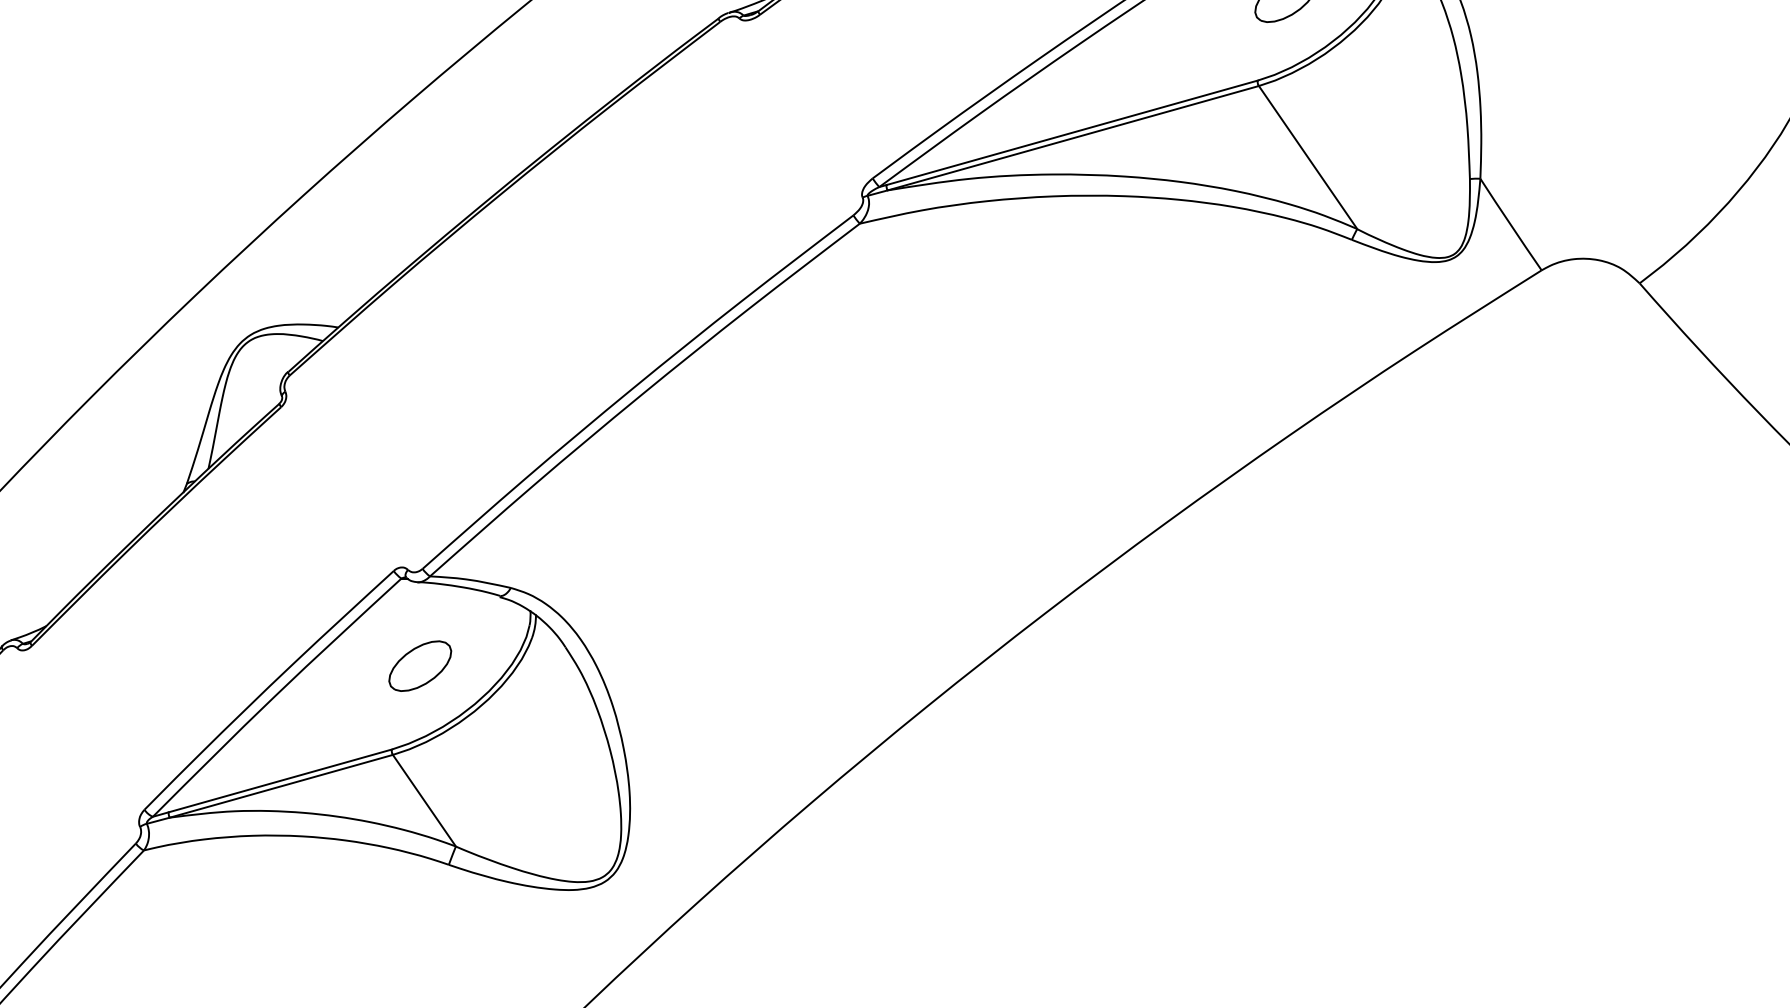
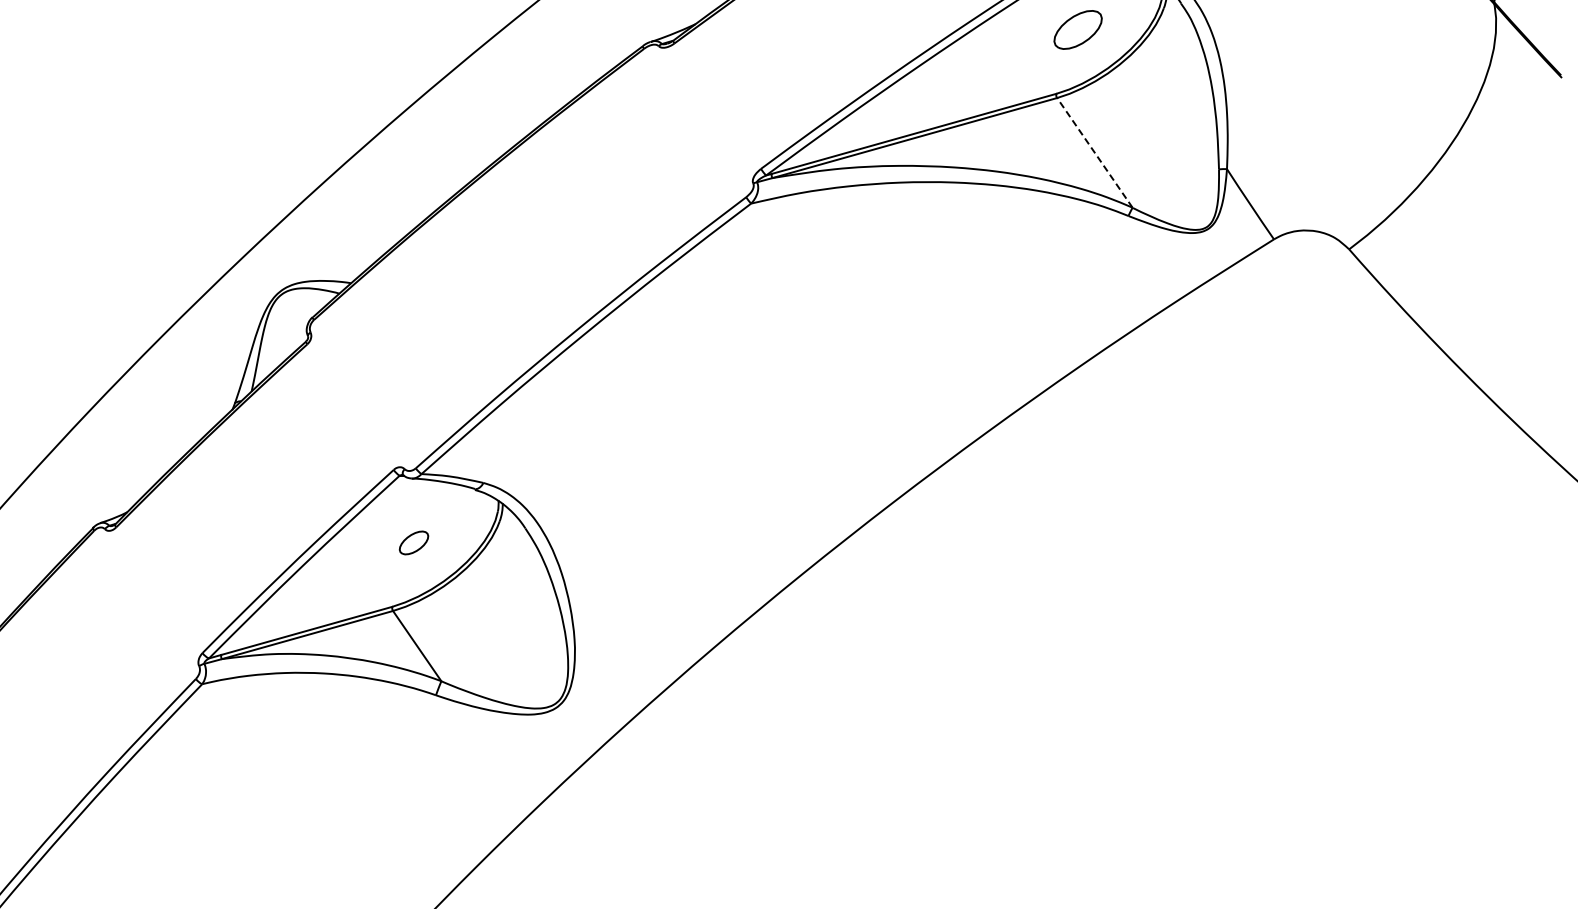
line: (1307, 157) -> (1094, 152), solid -> dashed
part: (419, 665) -> (413, 542), size x0.6

